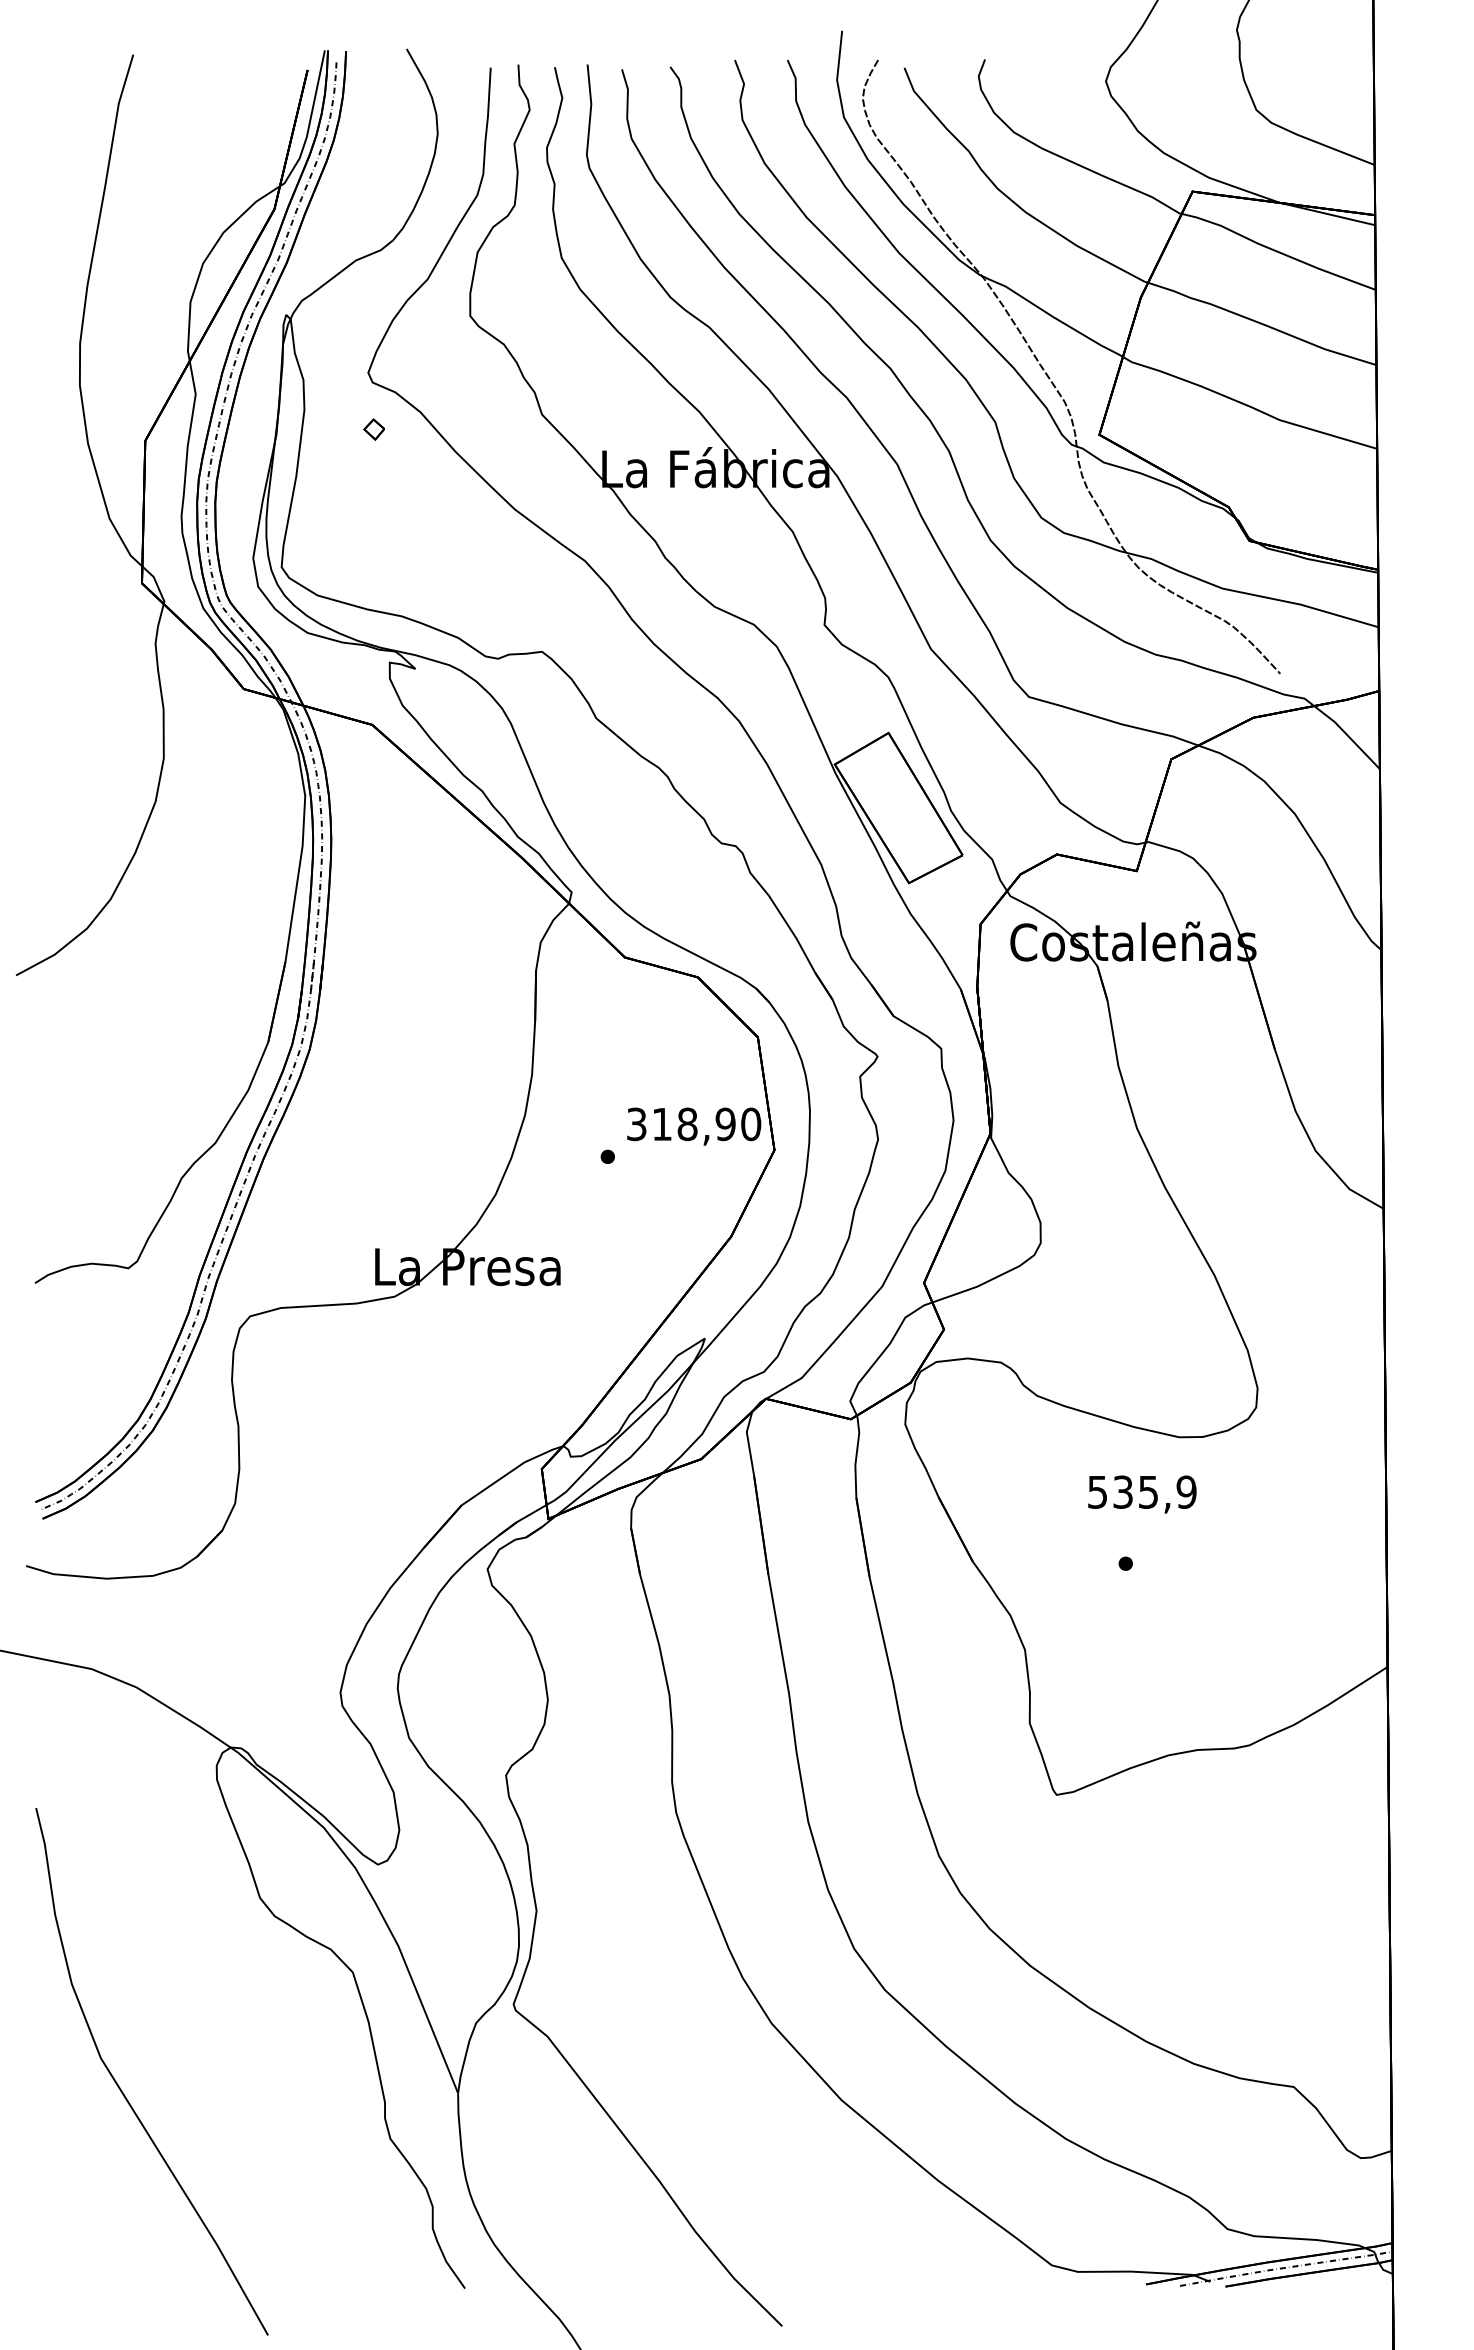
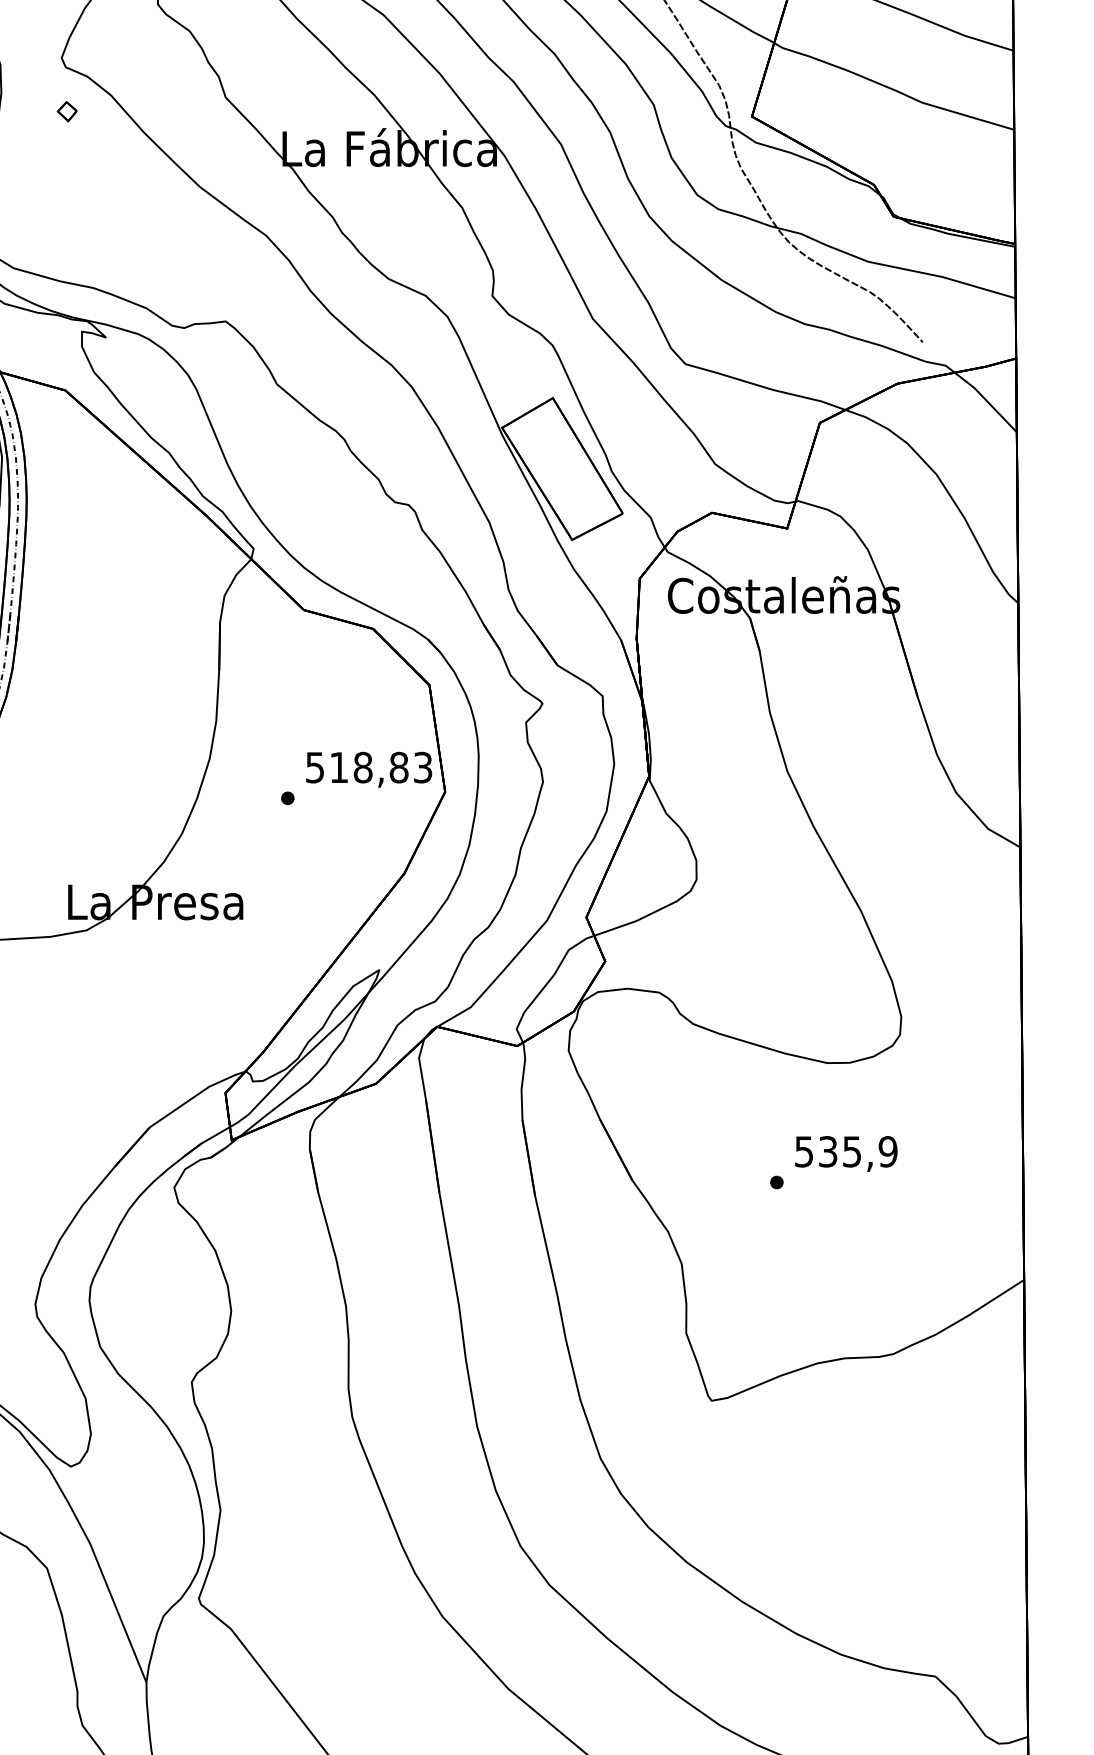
text: (694, 1124) -> (369, 767), 318,90 -> 518,83
text: (1142, 1494) -> (846, 1153), moved

